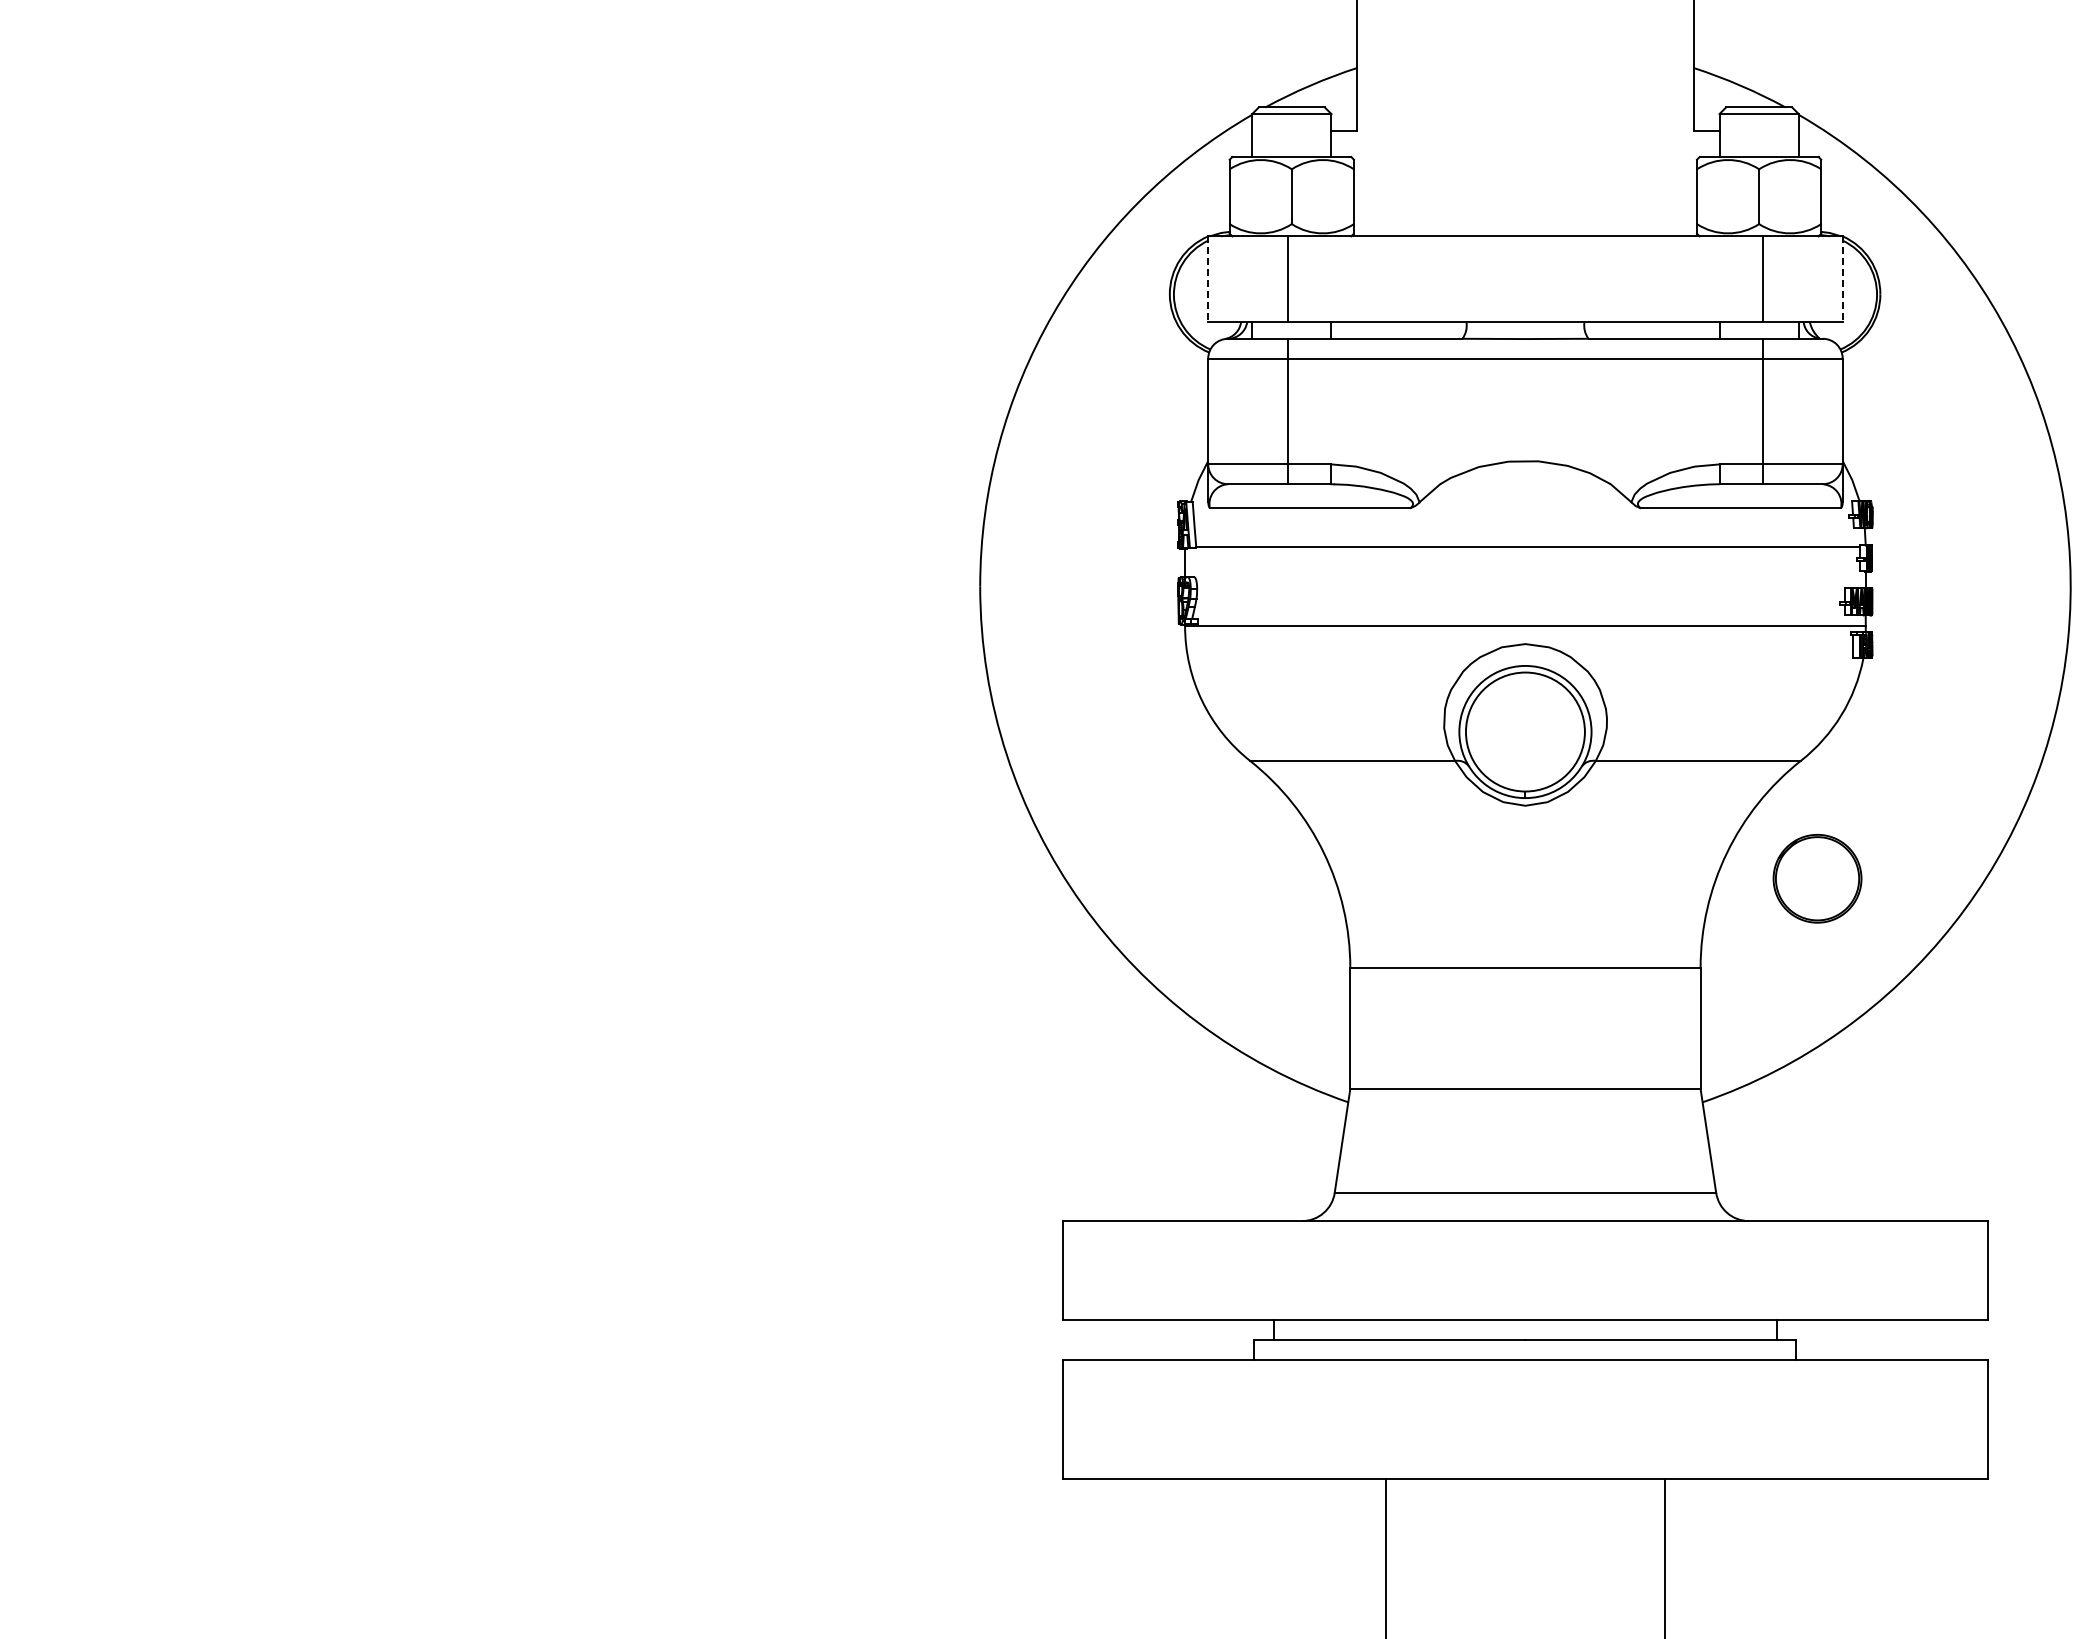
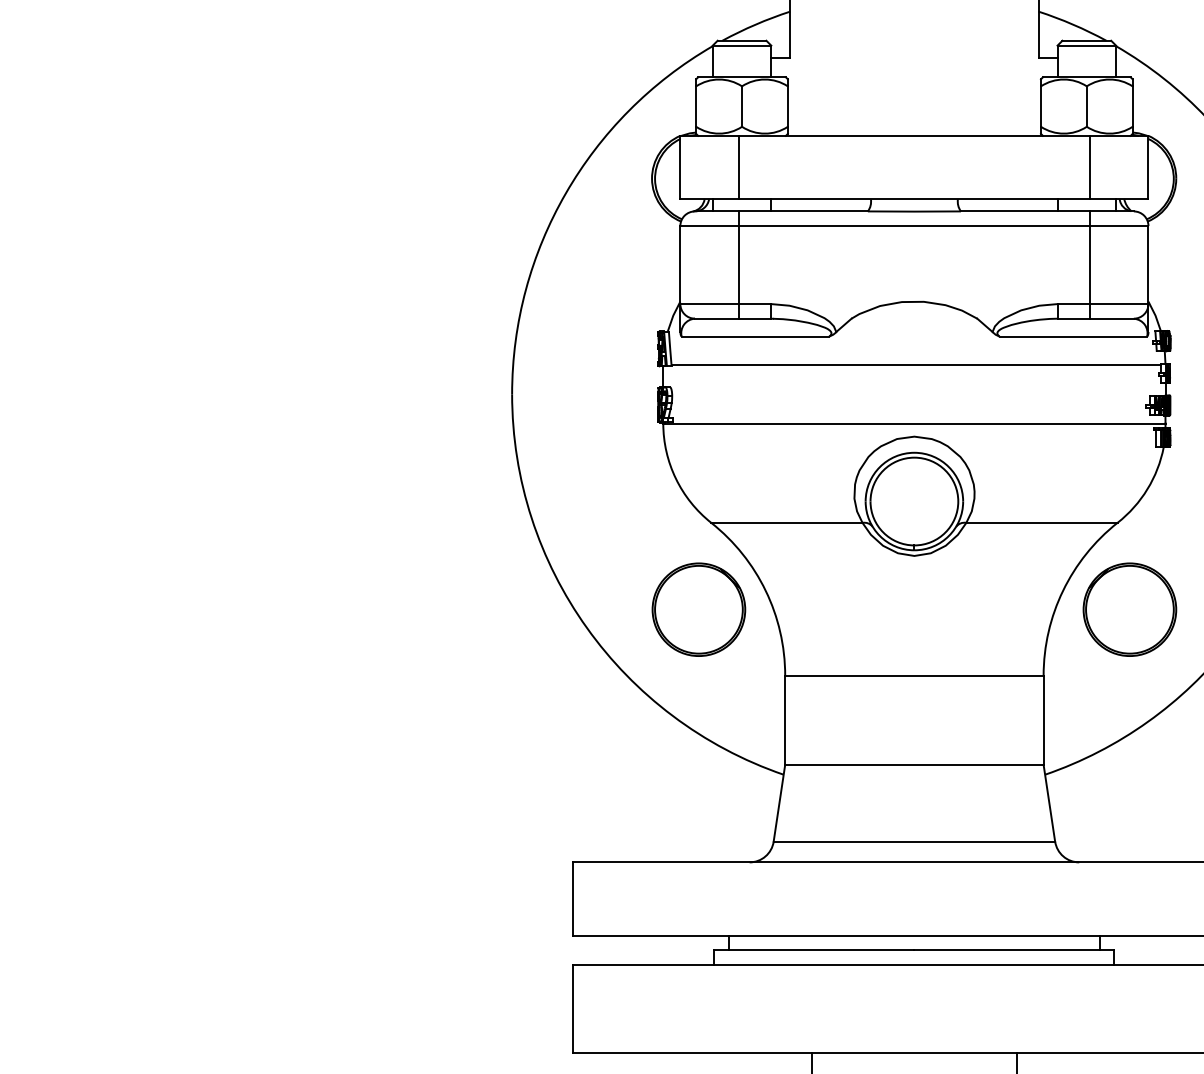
line: (1208, 279) -> (680, 167), dashed -> solid
line: (1842, 279) -> (1148, 167), dashed -> solid
part: (1233, 878) -> (699, 609), added
part: (1817, 878) -> (1129, 609), size x1.43

